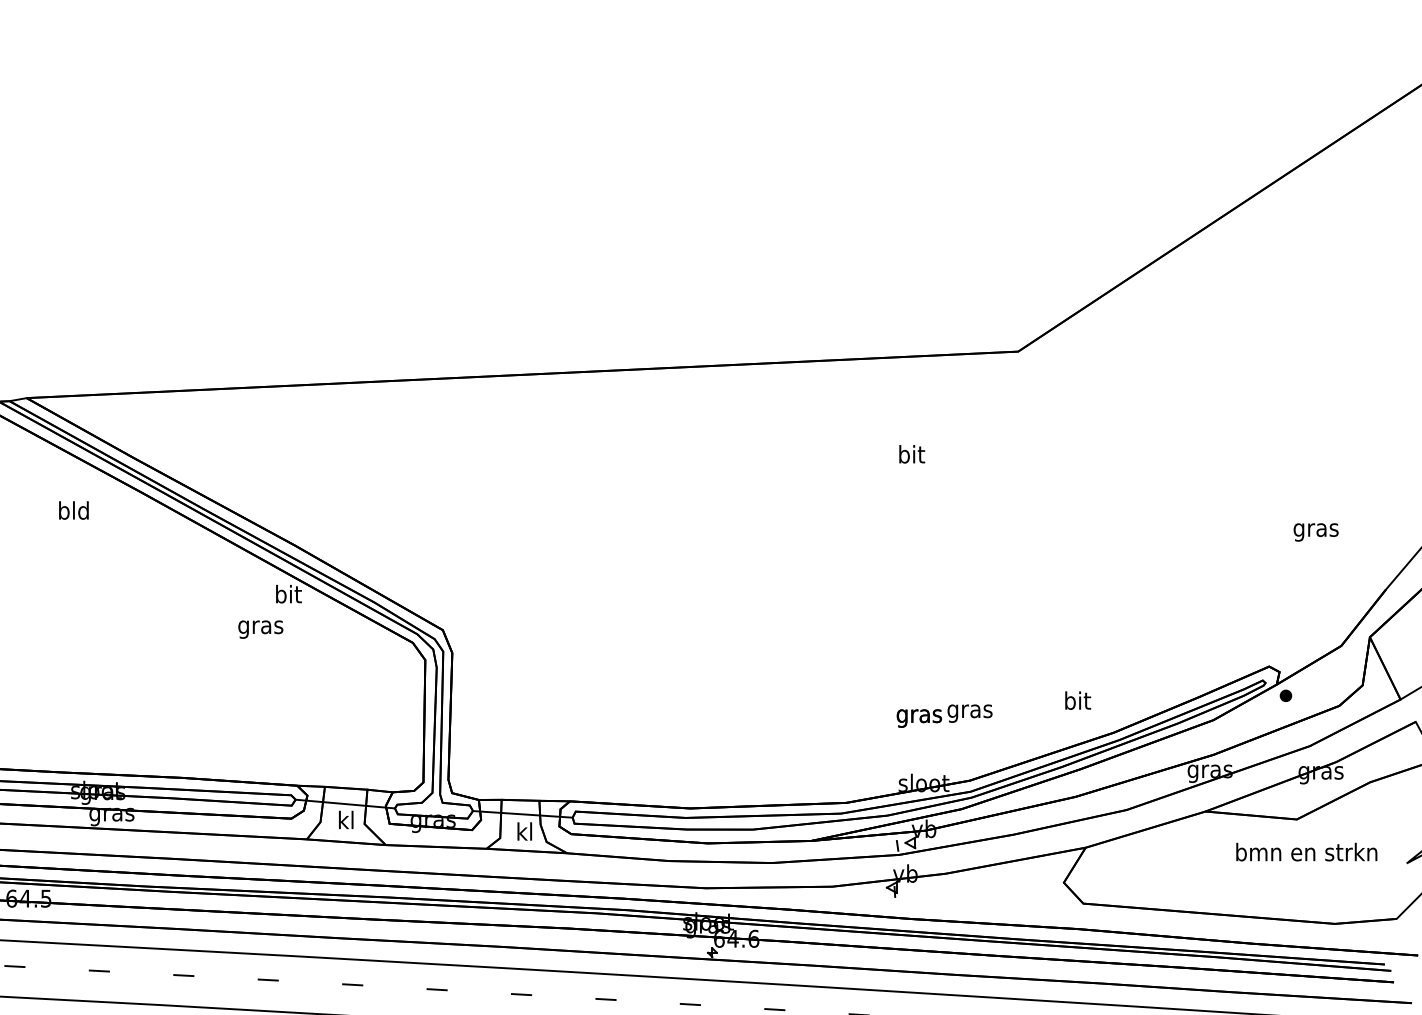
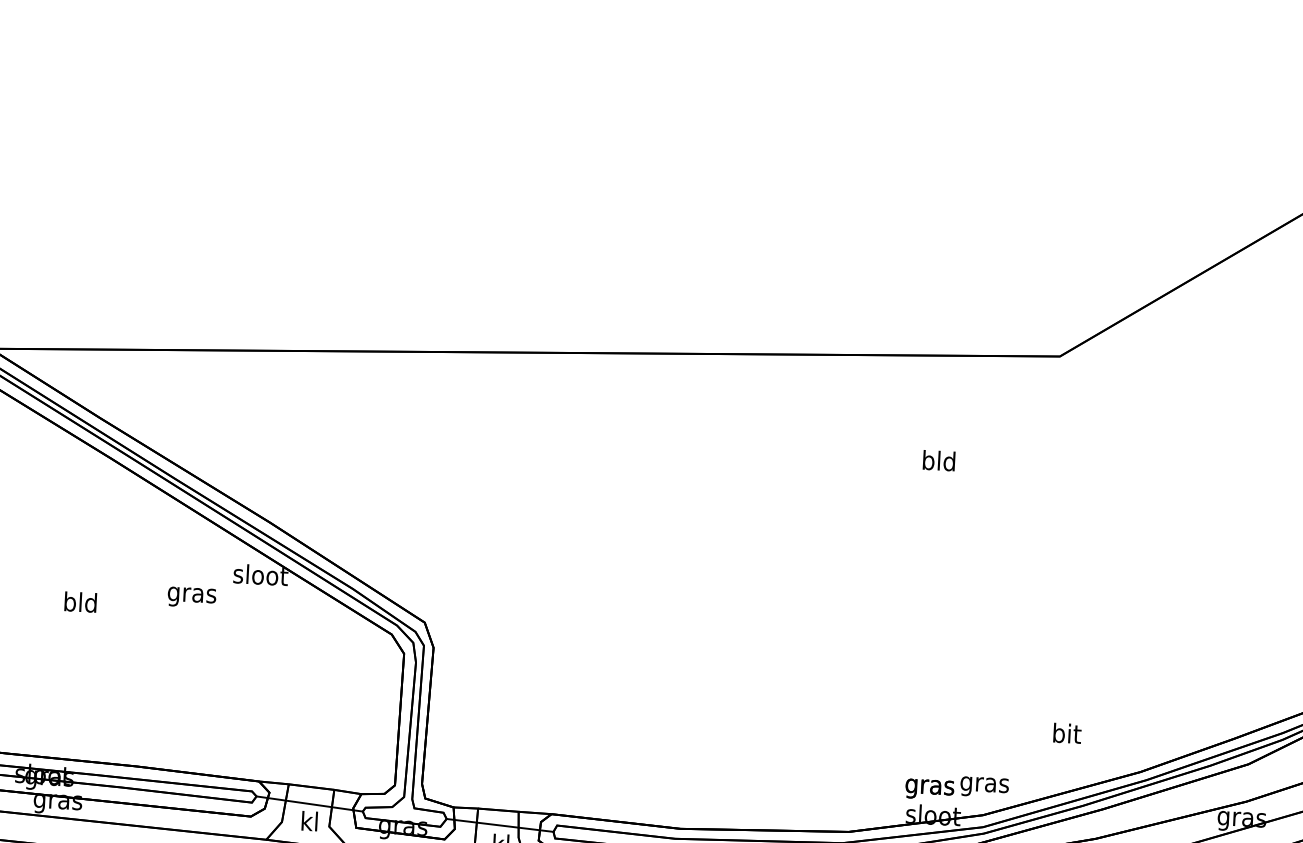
text: (911, 454) -> (939, 460), bit -> bld
text: (73, 510) -> (80, 602), moved
text: (288, 593) -> (260, 574), bit -> sloot
text: (260, 629) -> (191, 597), moved
text: (1078, 700) -> (1067, 733), moved
text: (944, 715) -> (957, 787), moved

